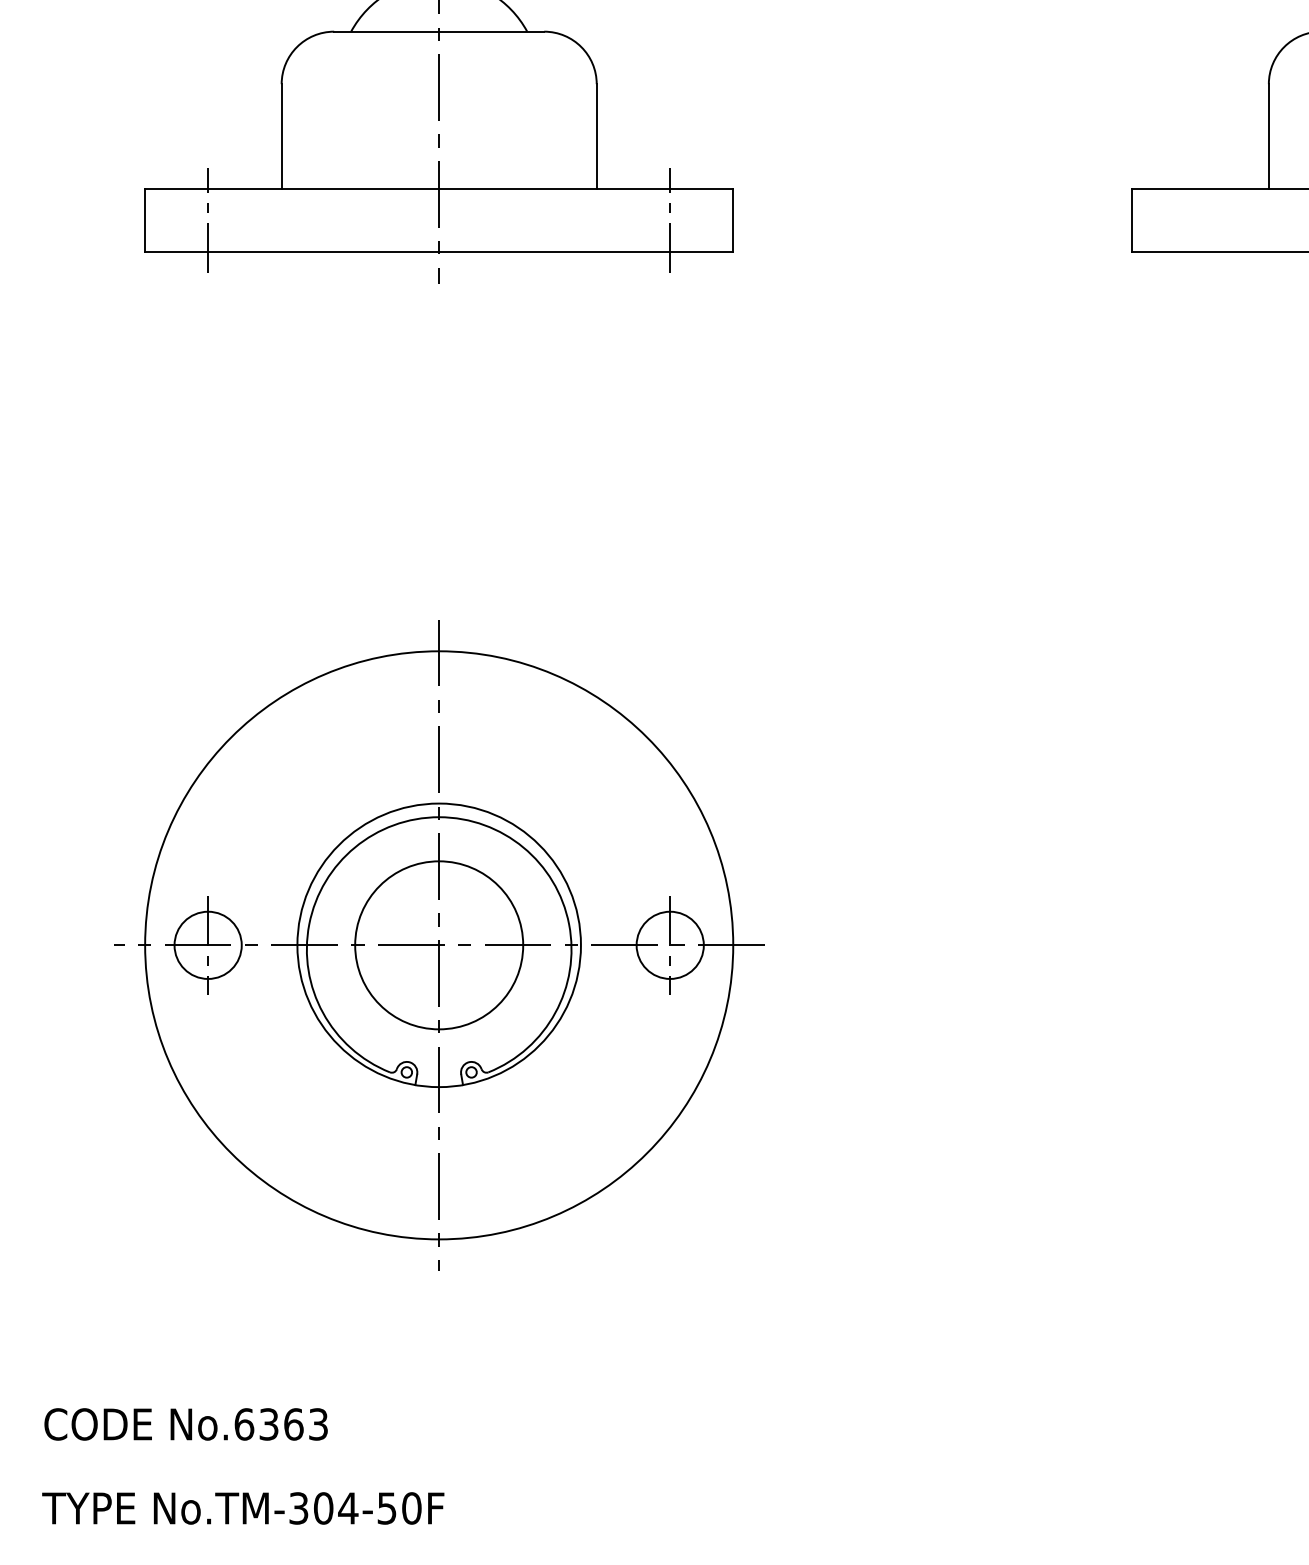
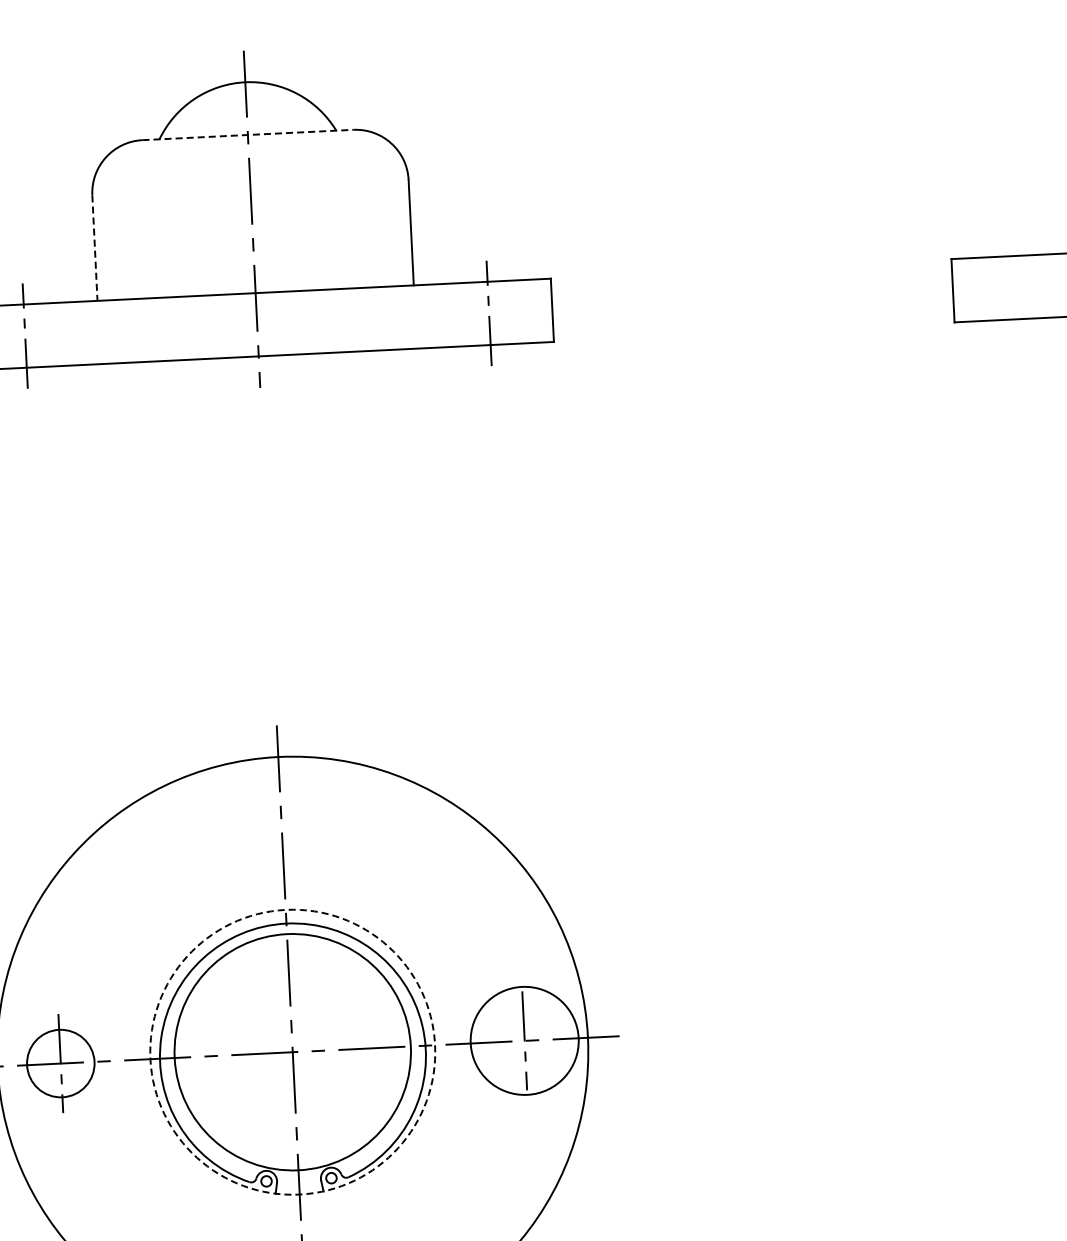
line: (439, 31) -> (248, 134), solid -> dashed
line: (281, 136) -> (94, 247), solid -> dashed
circle: (669, 944) -> (523, 1040), size x1.6
circle: (438, 945) -> (292, 1052), solid -> dashed
circle: (439, 945) -> (293, 1052), size x1.4

